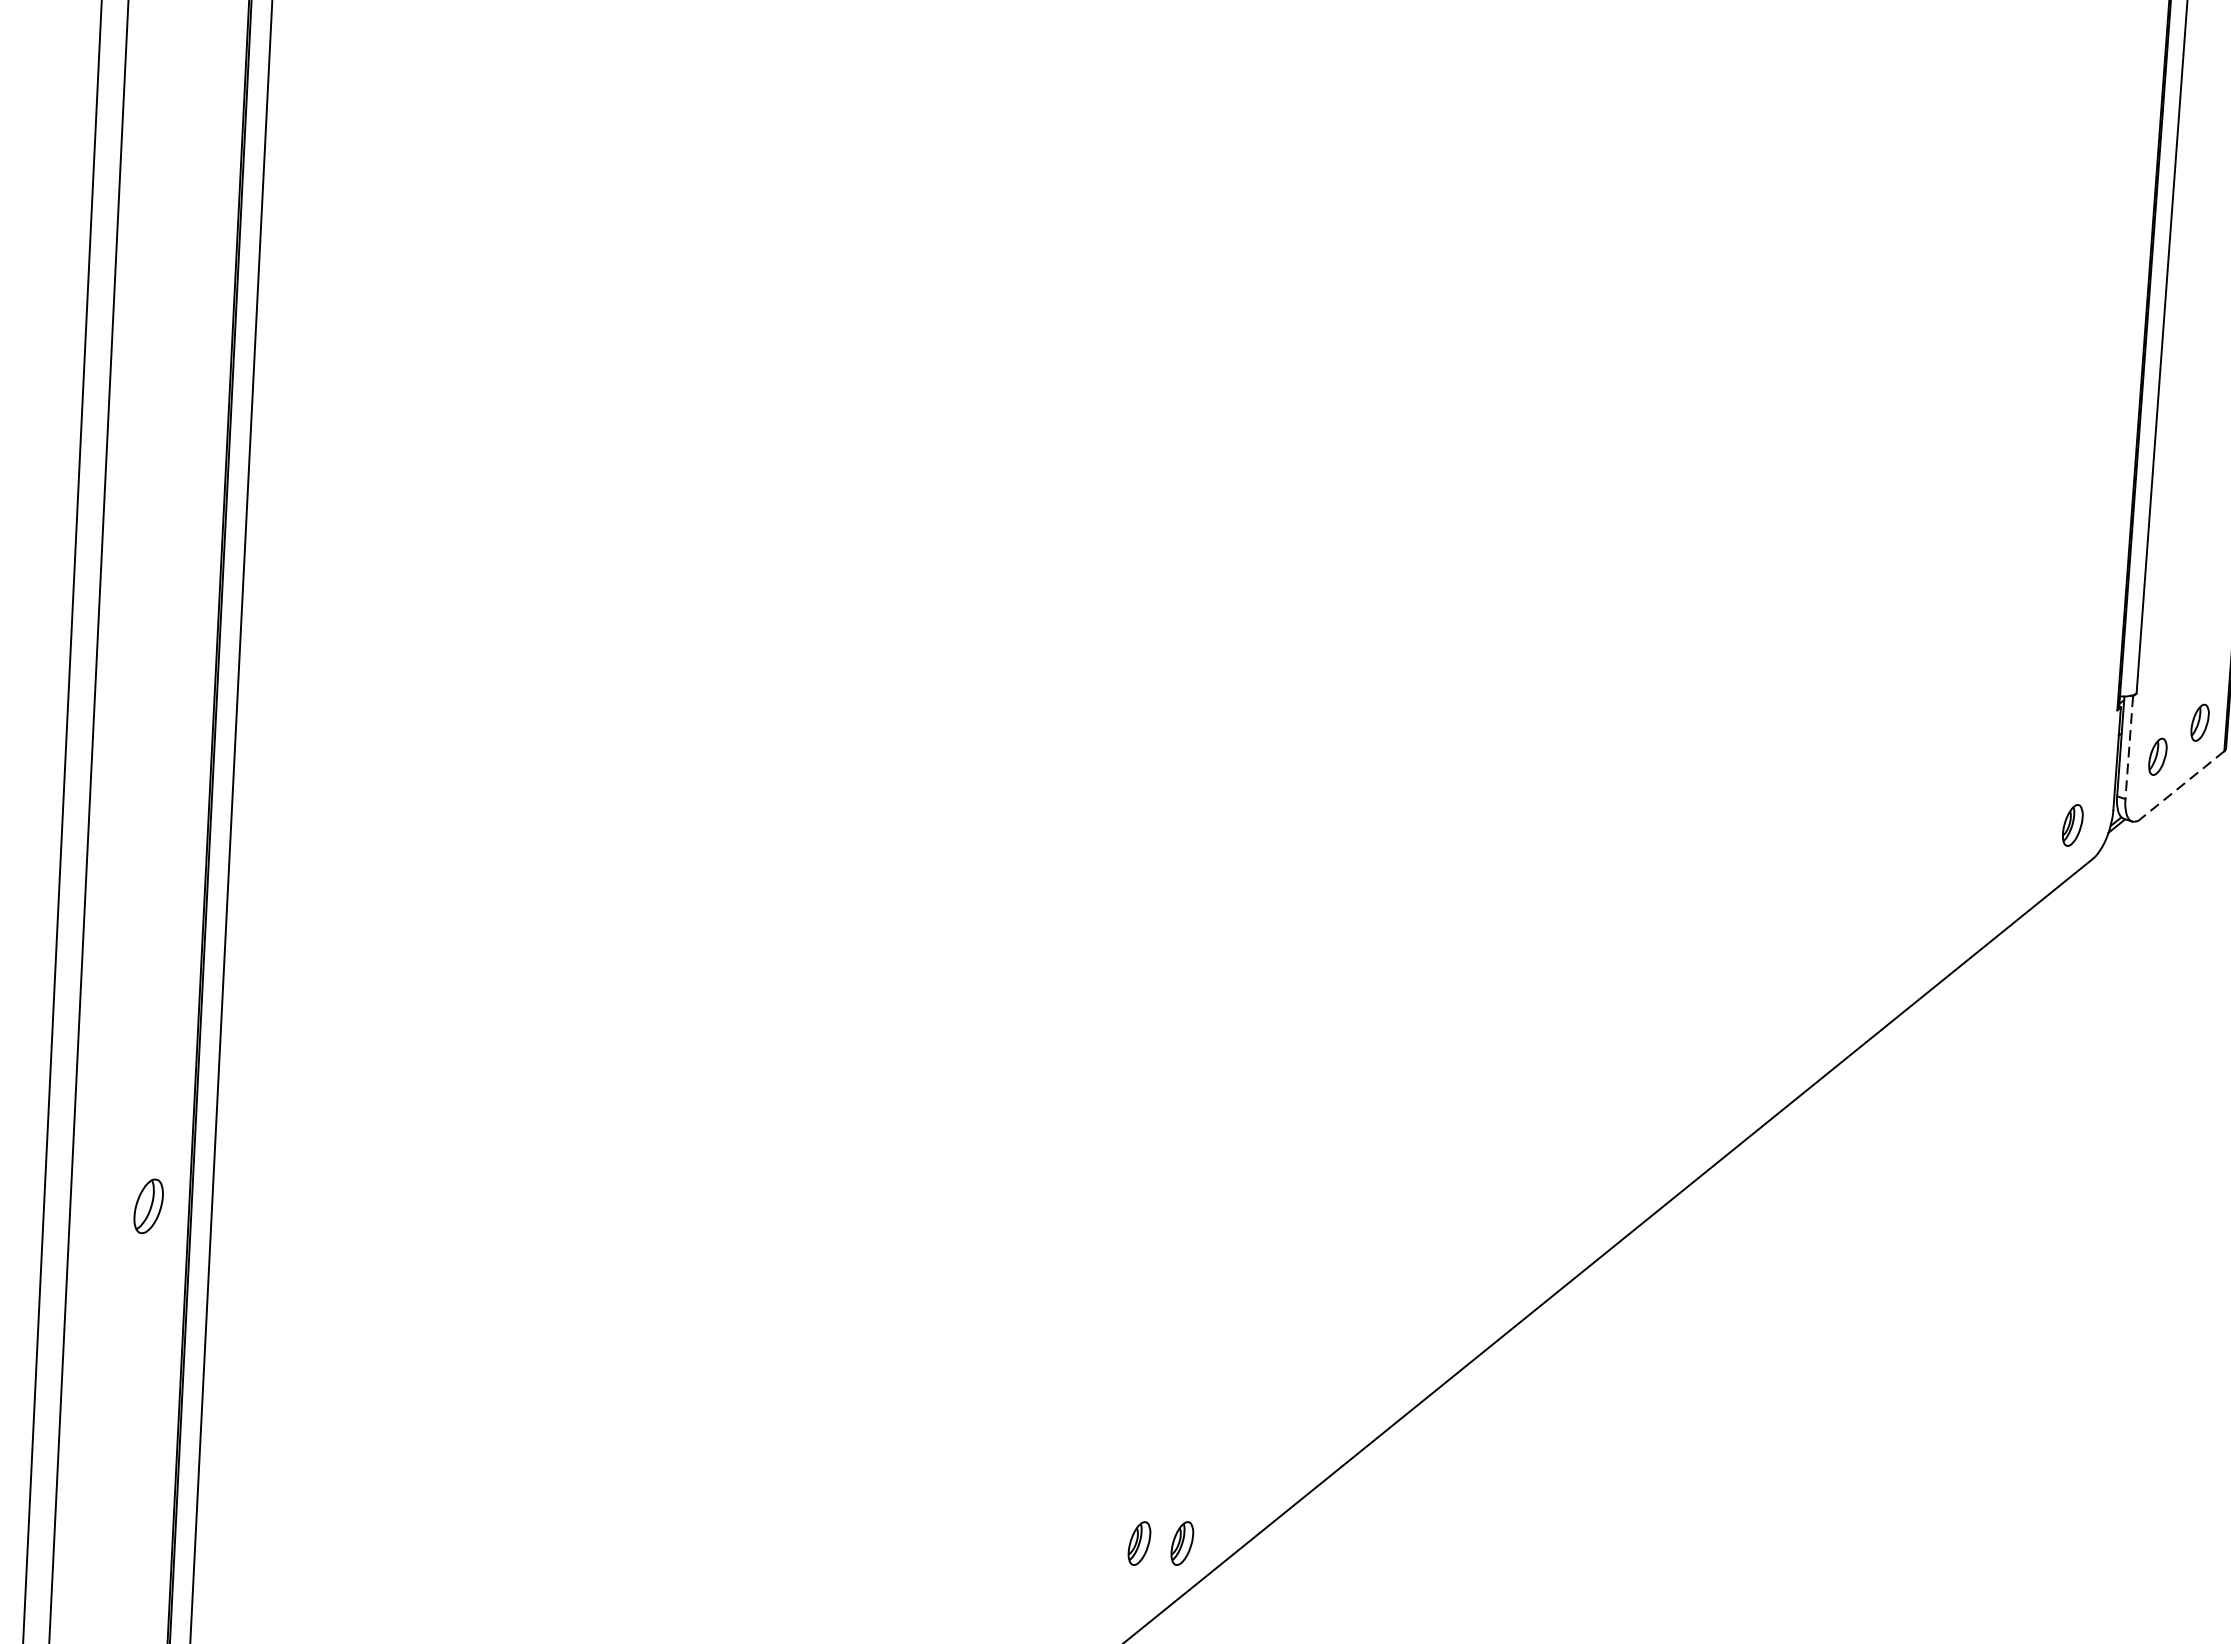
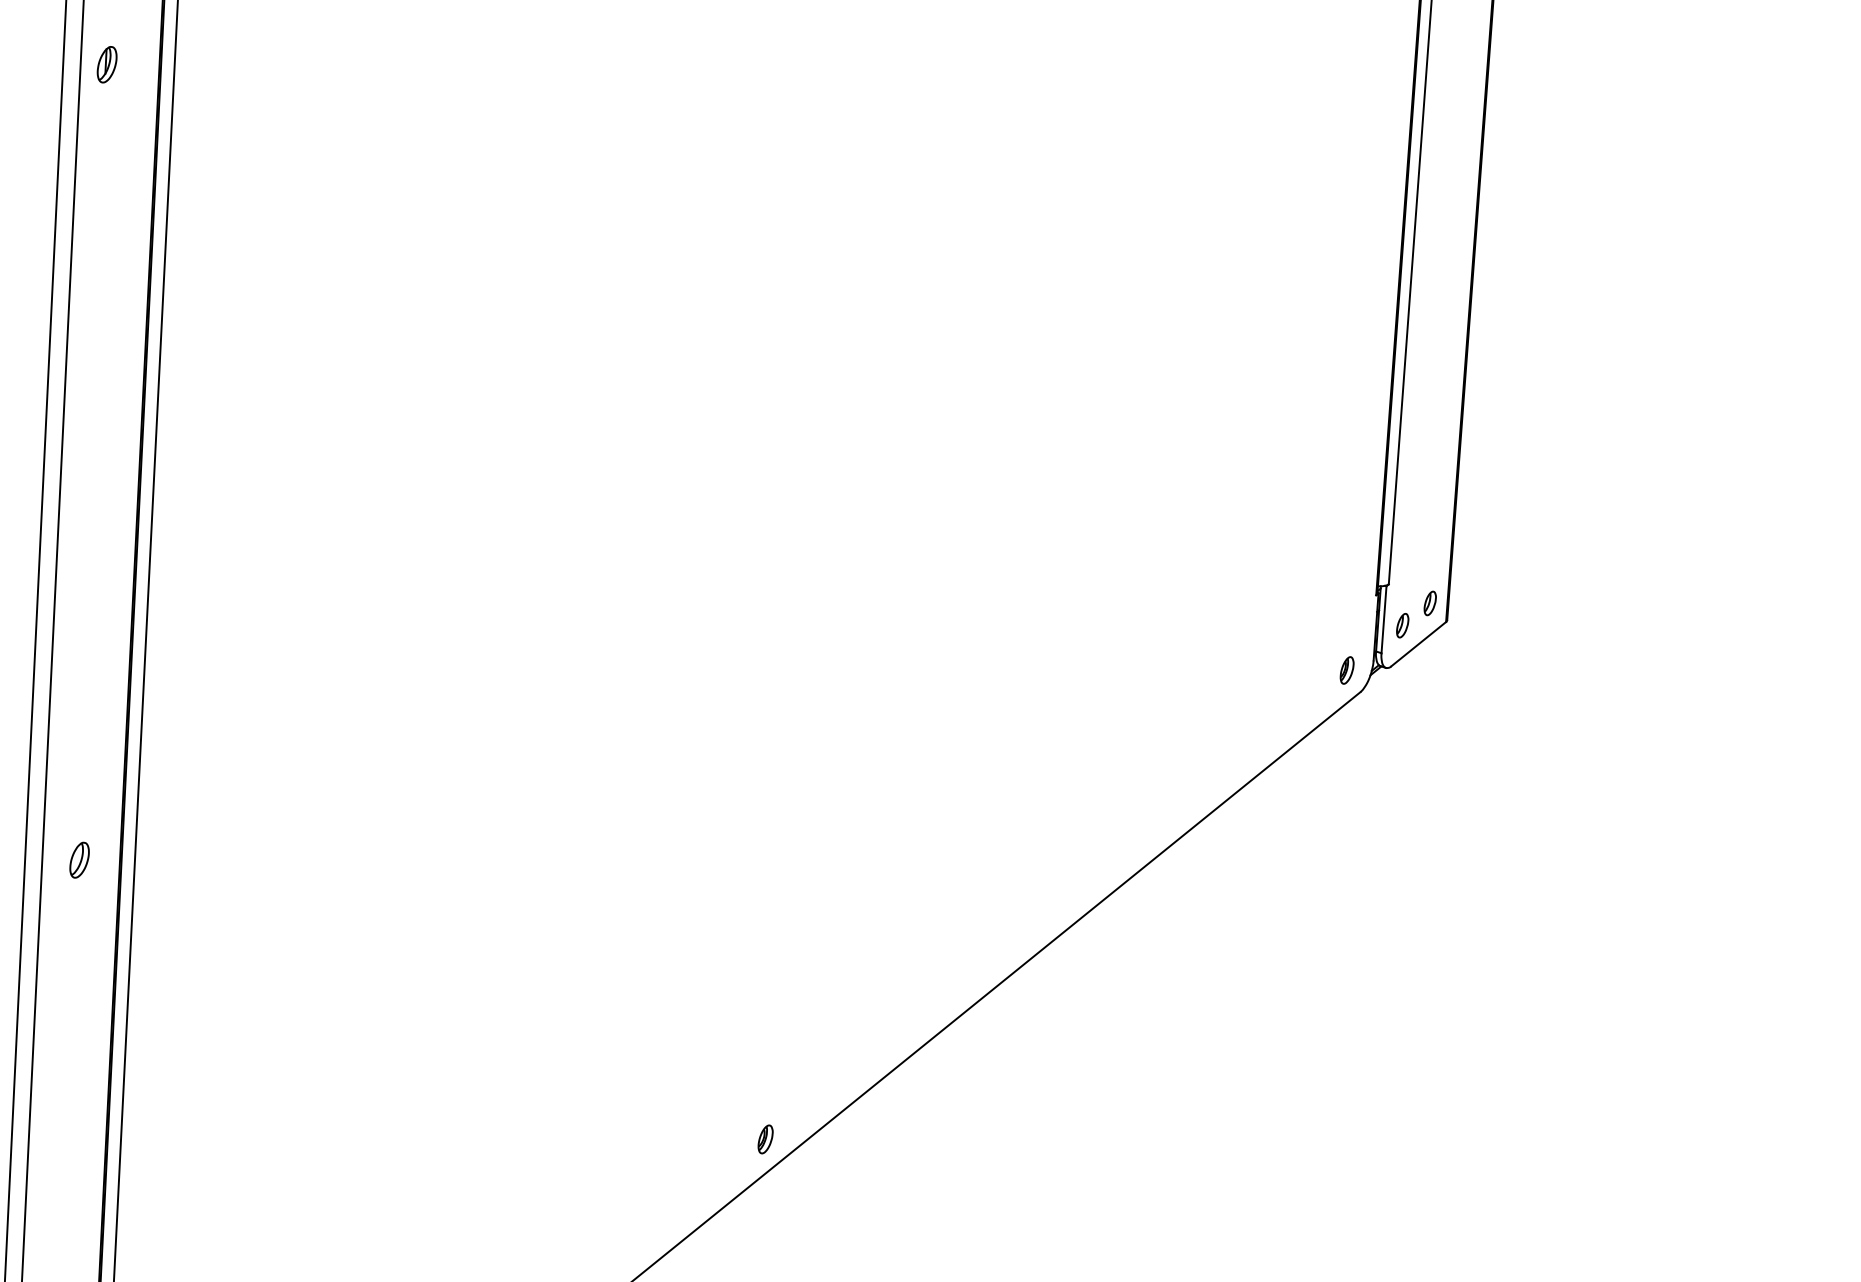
line: (2130, 747) -> (1384, 619), dashed -> solid
line: (2182, 785) -> (1418, 644), dashed -> solid
part: (148, 1205) -> (79, 859), moved
part: (1139, 1543) -> (737, 1139), removed

